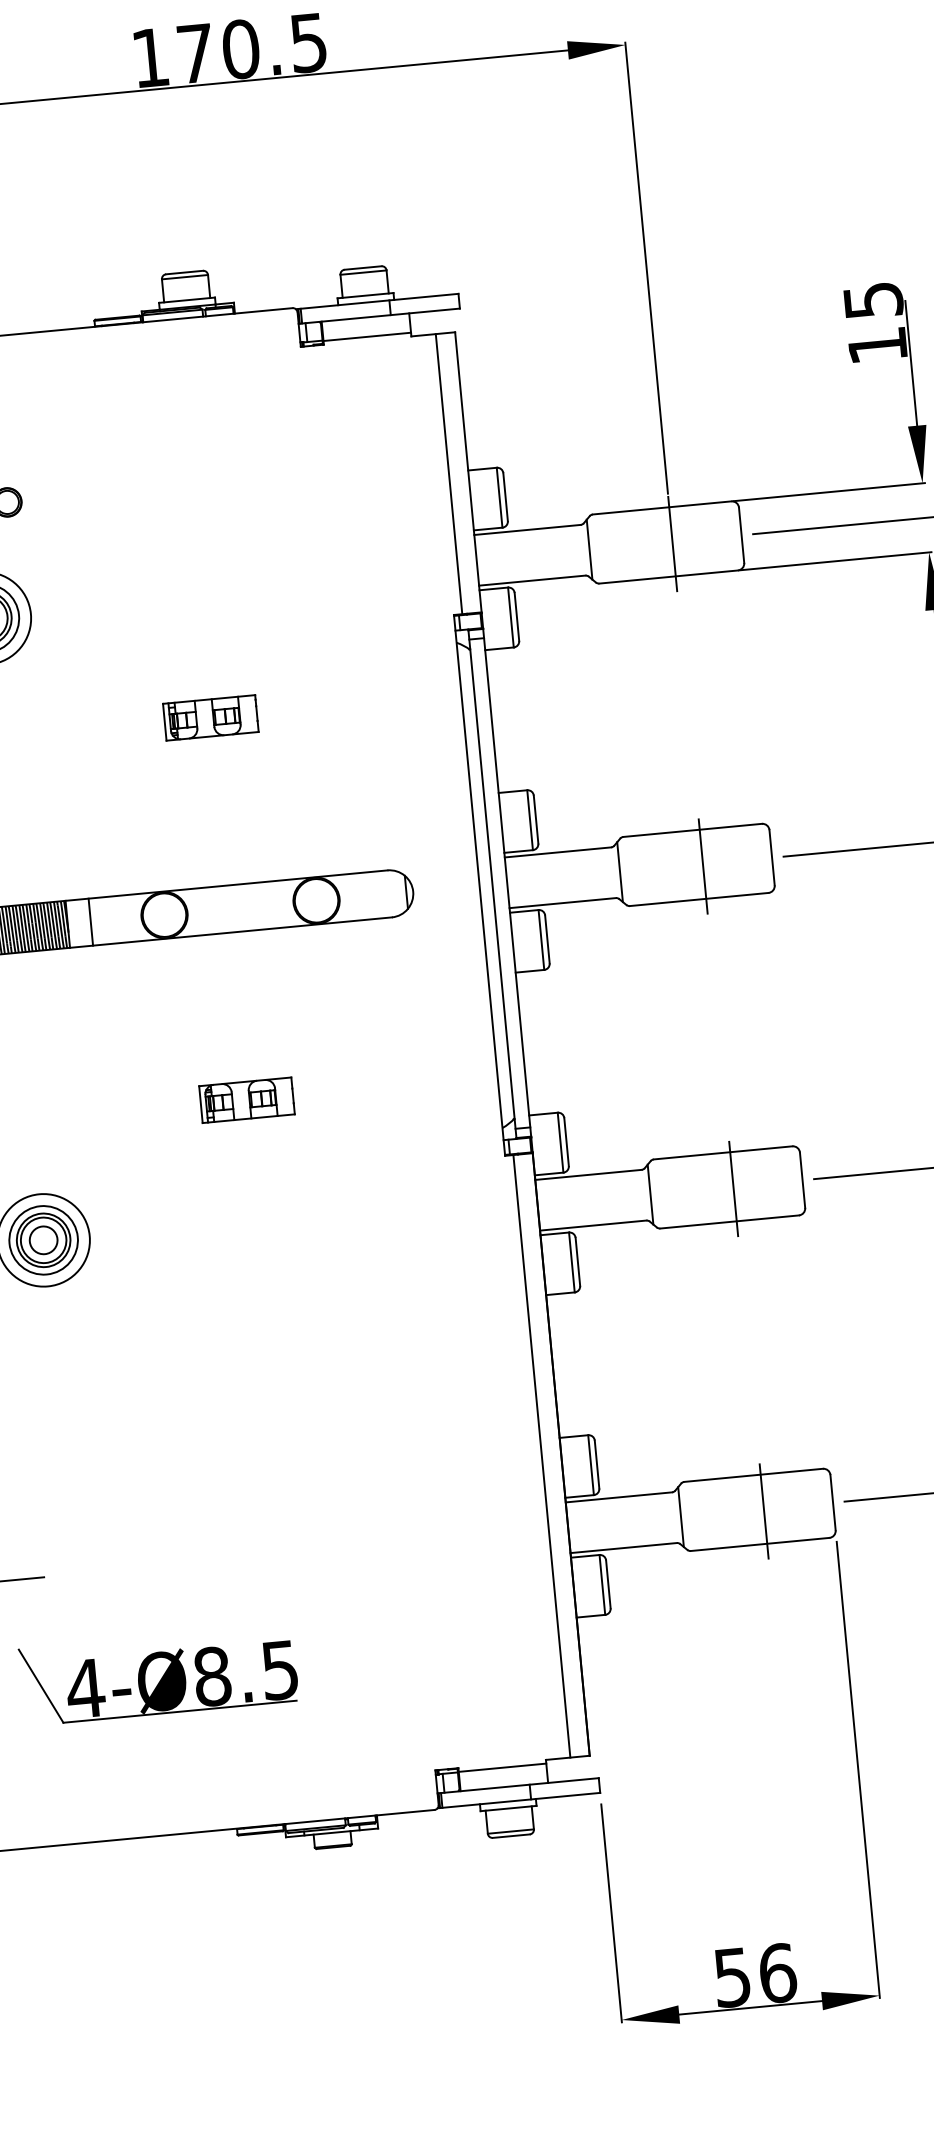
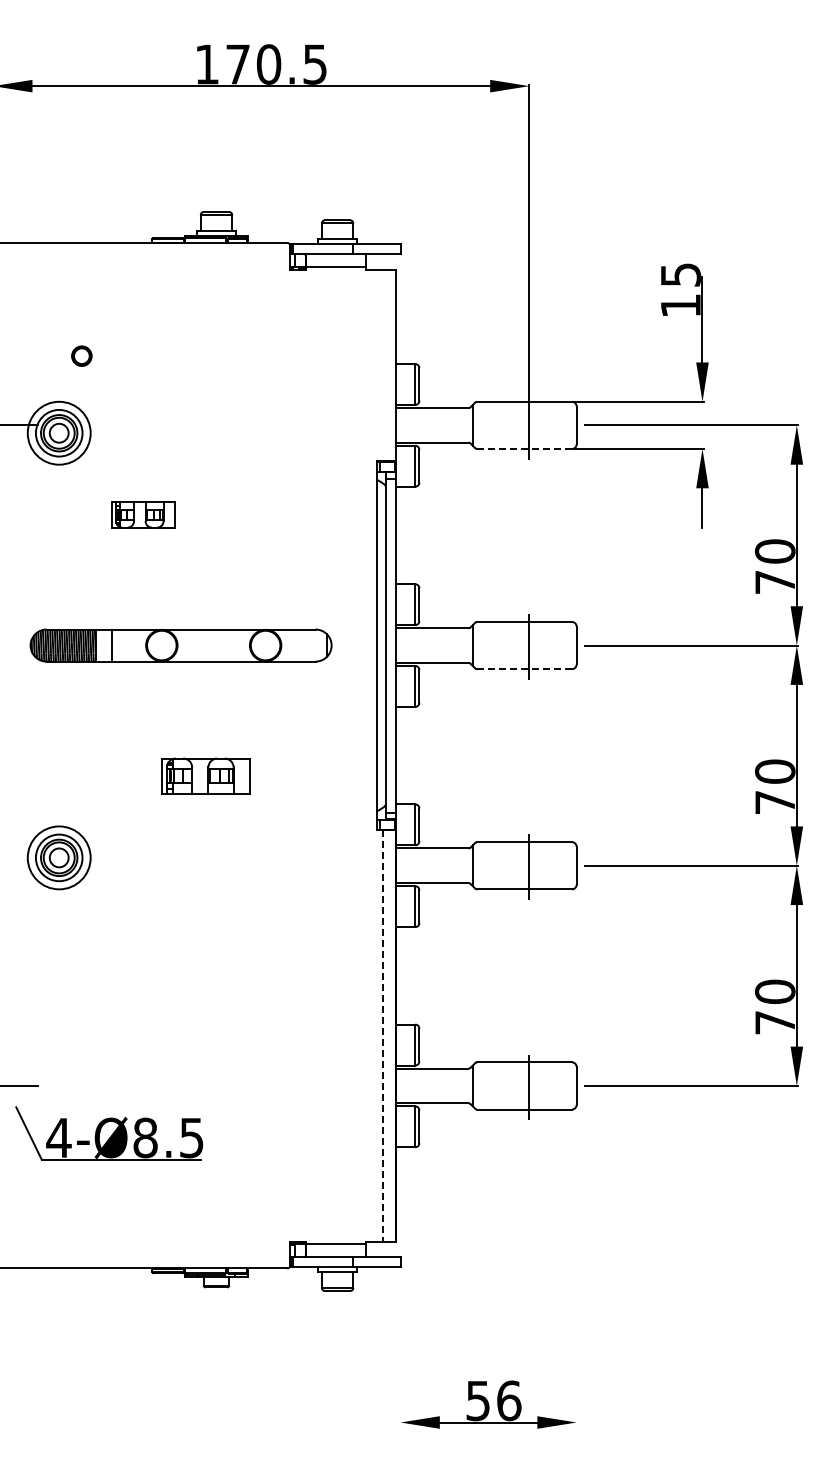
line: (448, 472) -> (382, 364), removed
line: (669, 576) -> (525, 448), solid -> dashed
part: (210, 717) -> (143, 514), moved
line: (700, 899) -> (525, 669), solid -> dashed
part: (246, 1099) -> (205, 775), size x1.4
line: (541, 1455) -> (382, 1035), solid -> dashed
part: (159, 1675) -> (109, 1133), moved
line: (858, 1770) -> (576, 1268), removed
line: (611, 1913) -> (400, 1349), removed

